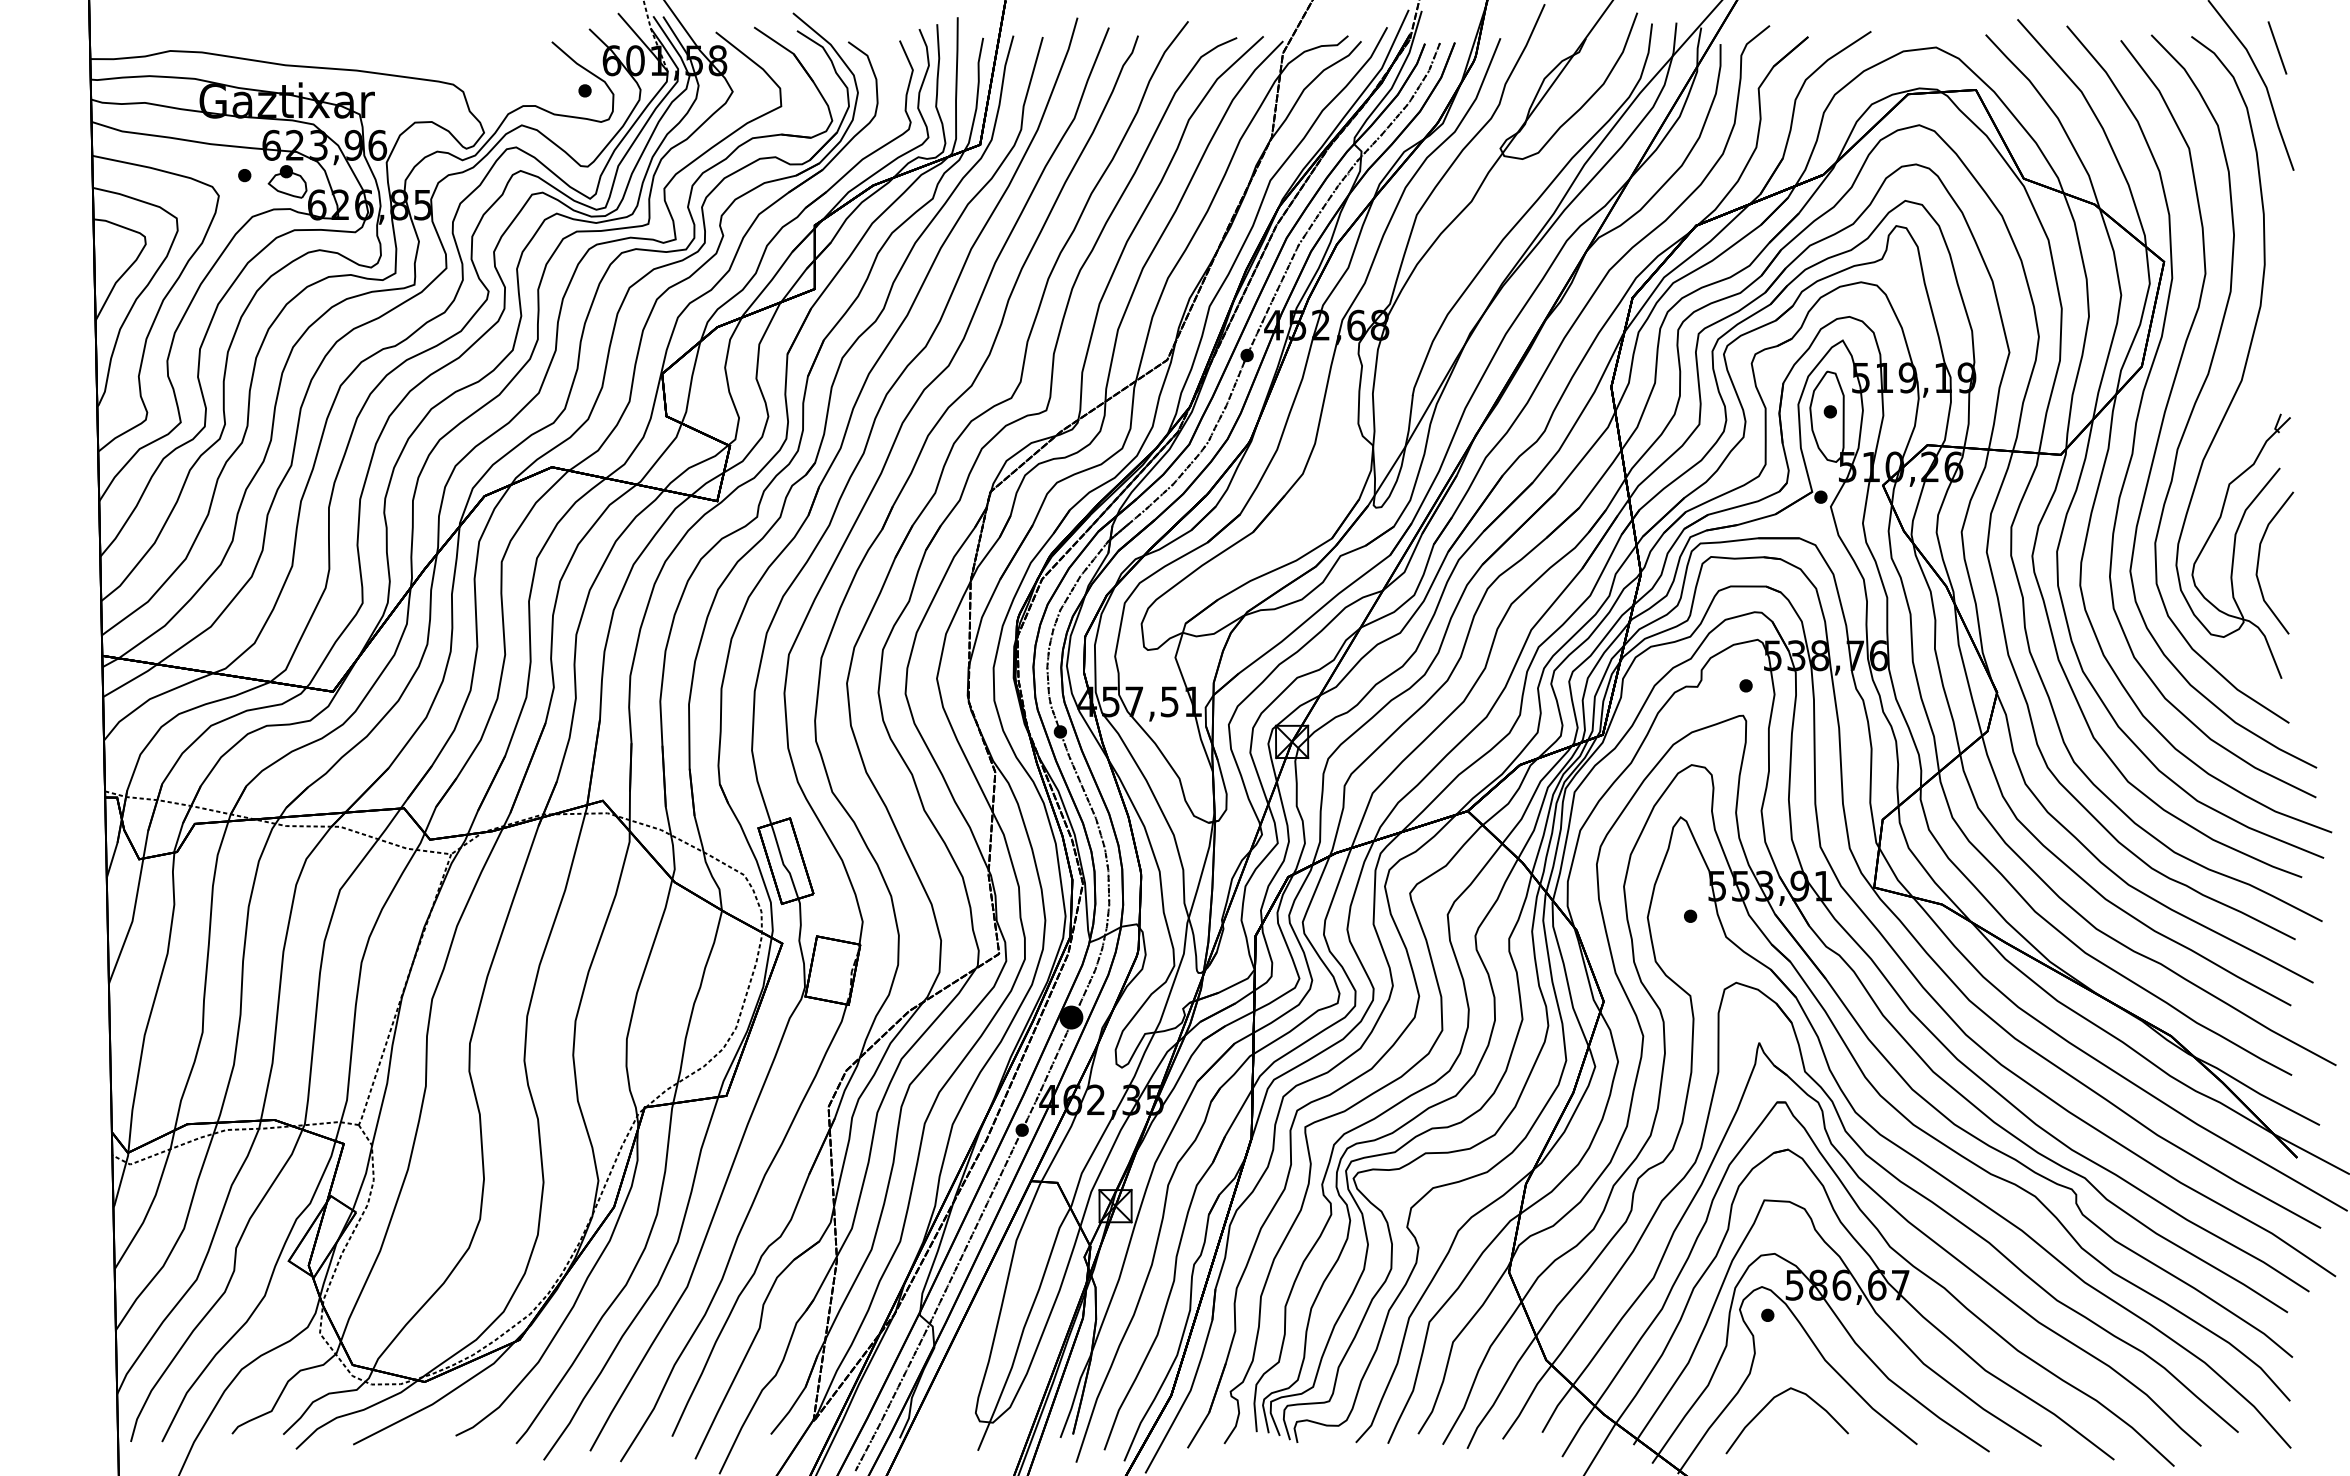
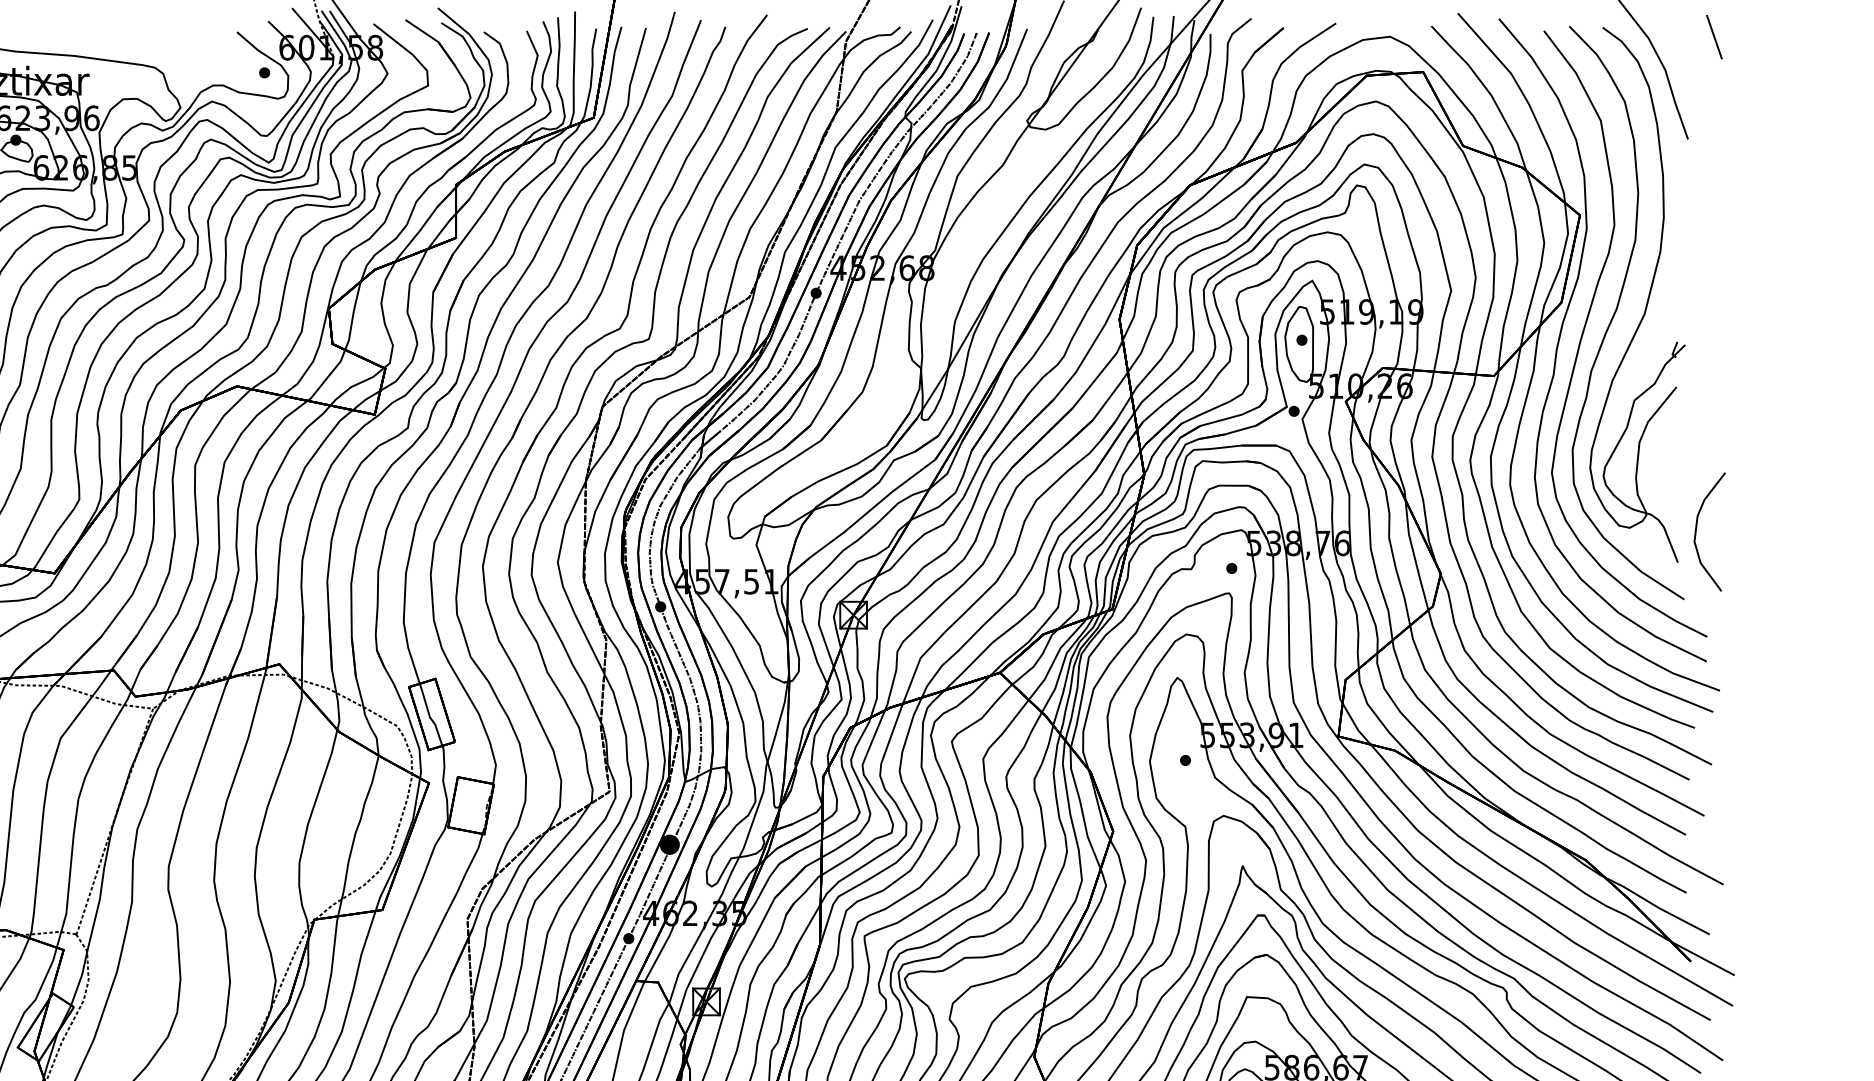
line: (2277, 47) -> (1714, 36), moved
curve: (2259, 561) -> (1696, 530), moved

